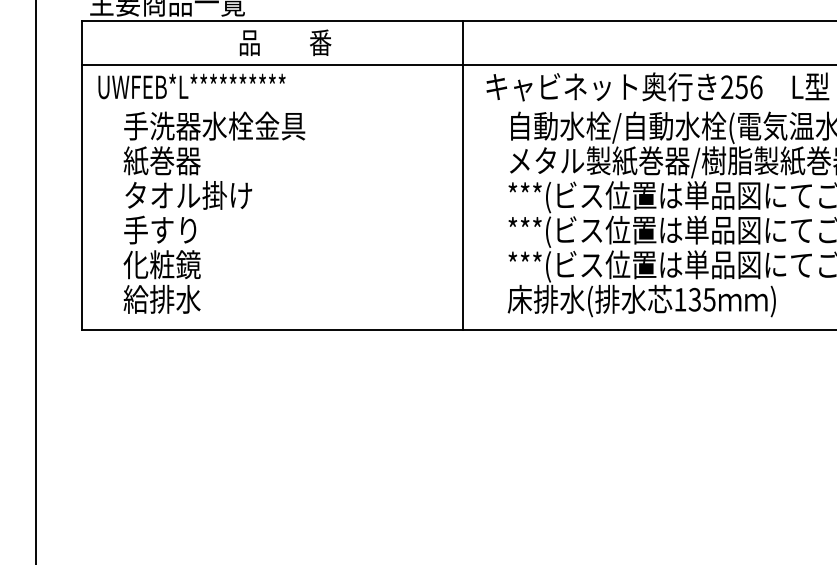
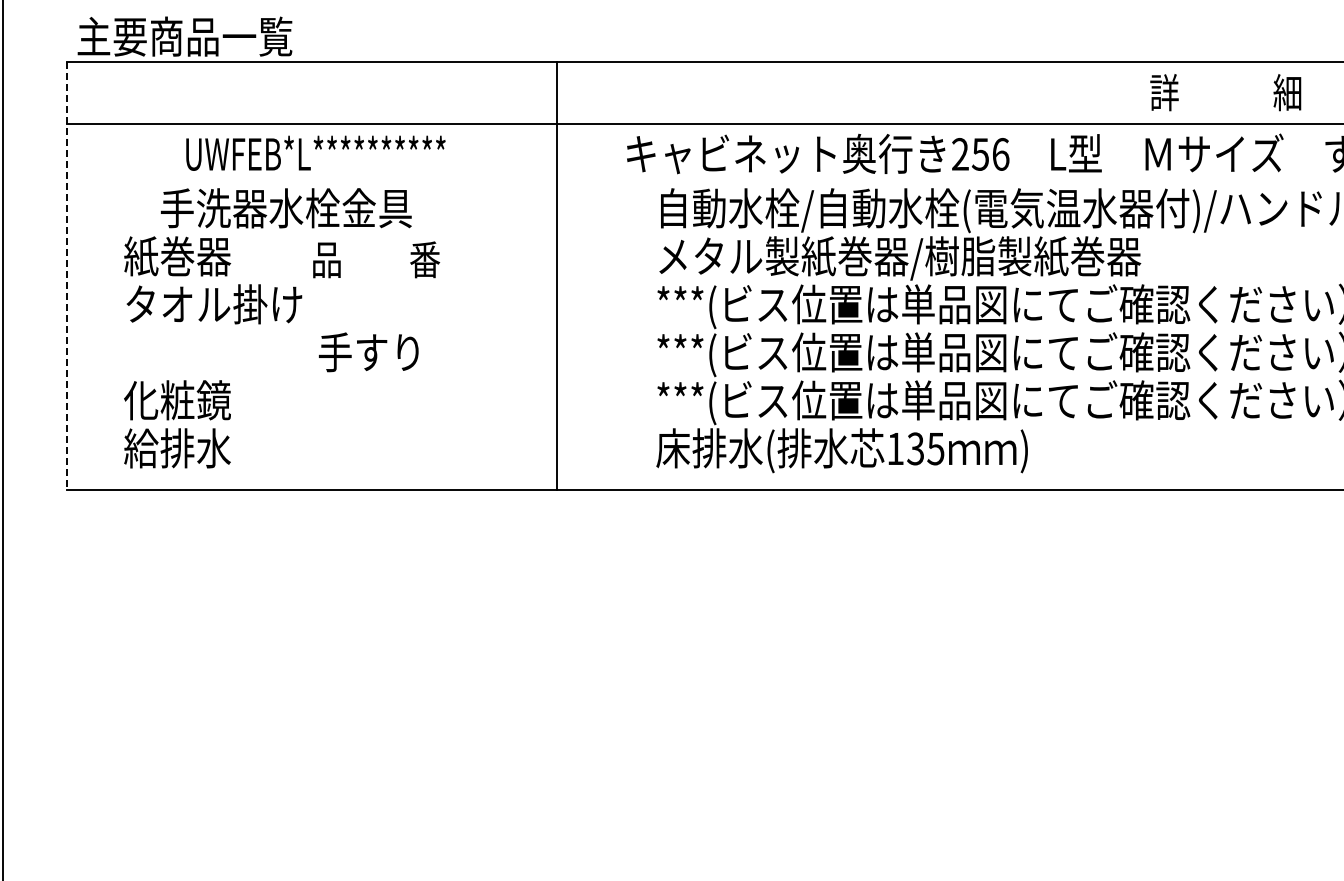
text: (285, 42) -> (376, 259), moved
text: (191, 85) -> (315, 152), moved
text: (214, 126) -> (286, 208), moved
line: (82, 175) -> (66, 276), solid -> dashed
line: (463, 175) -> (556, 276), moved
text: (159, 230) -> (368, 352), moved

